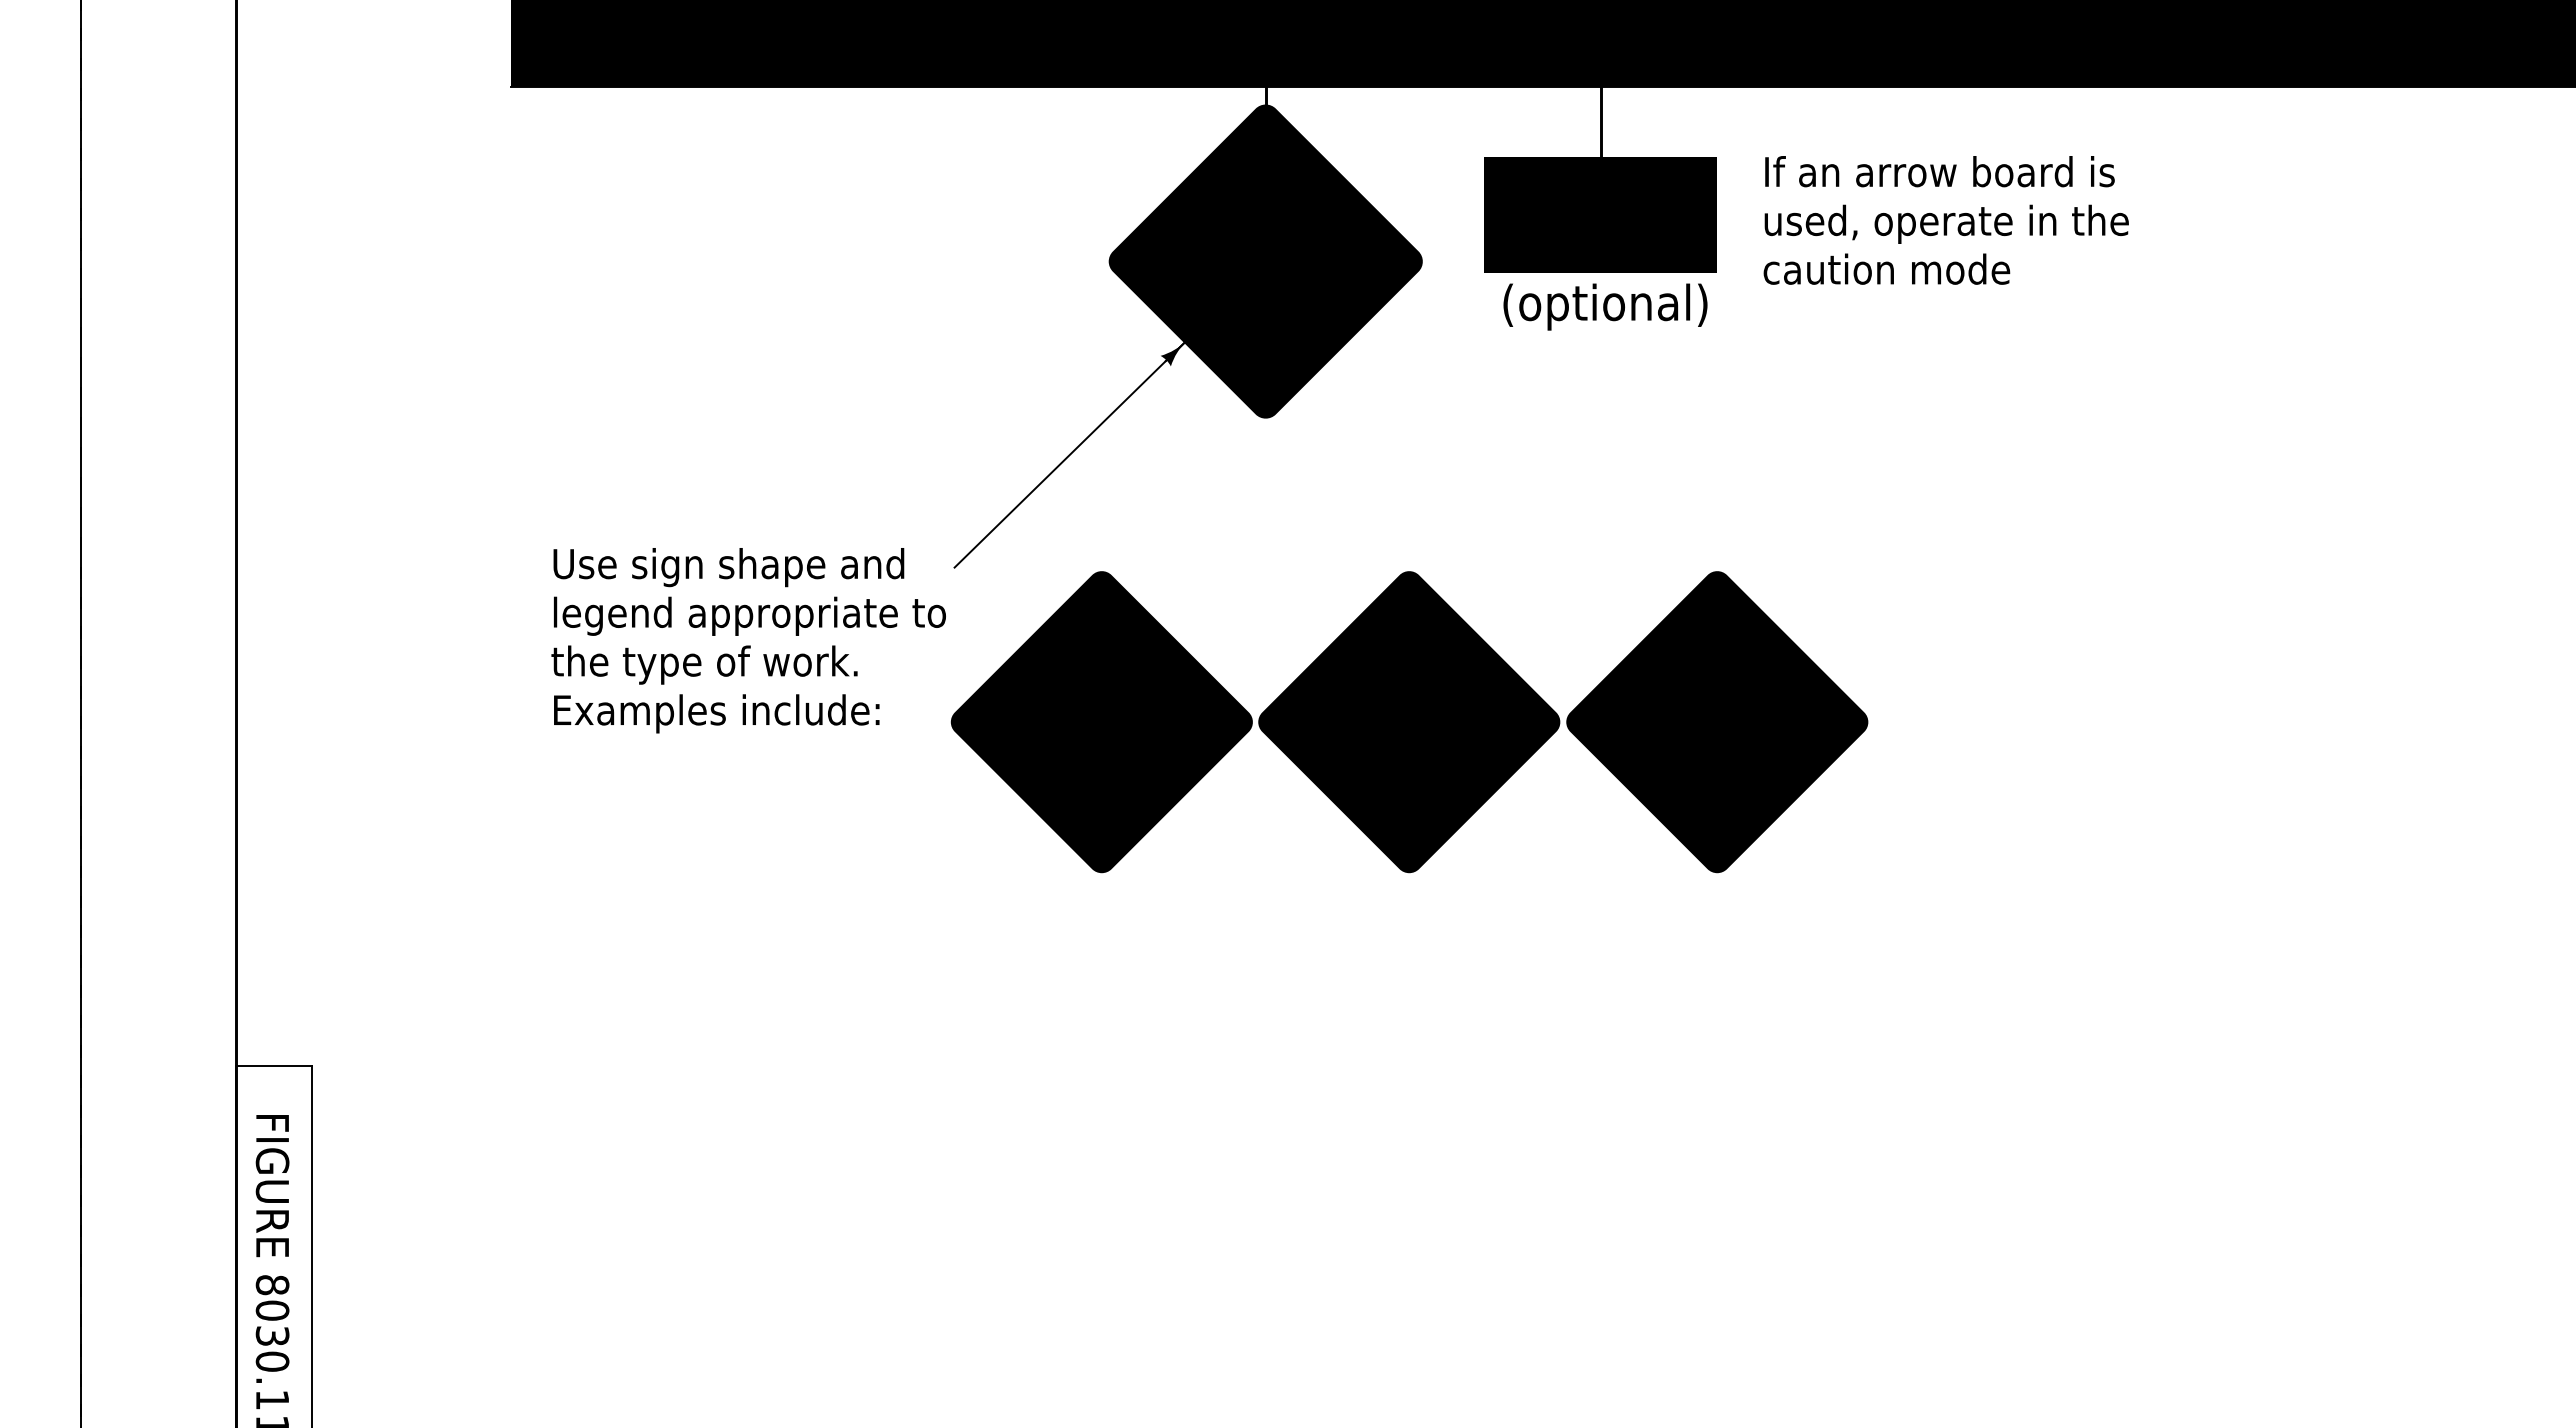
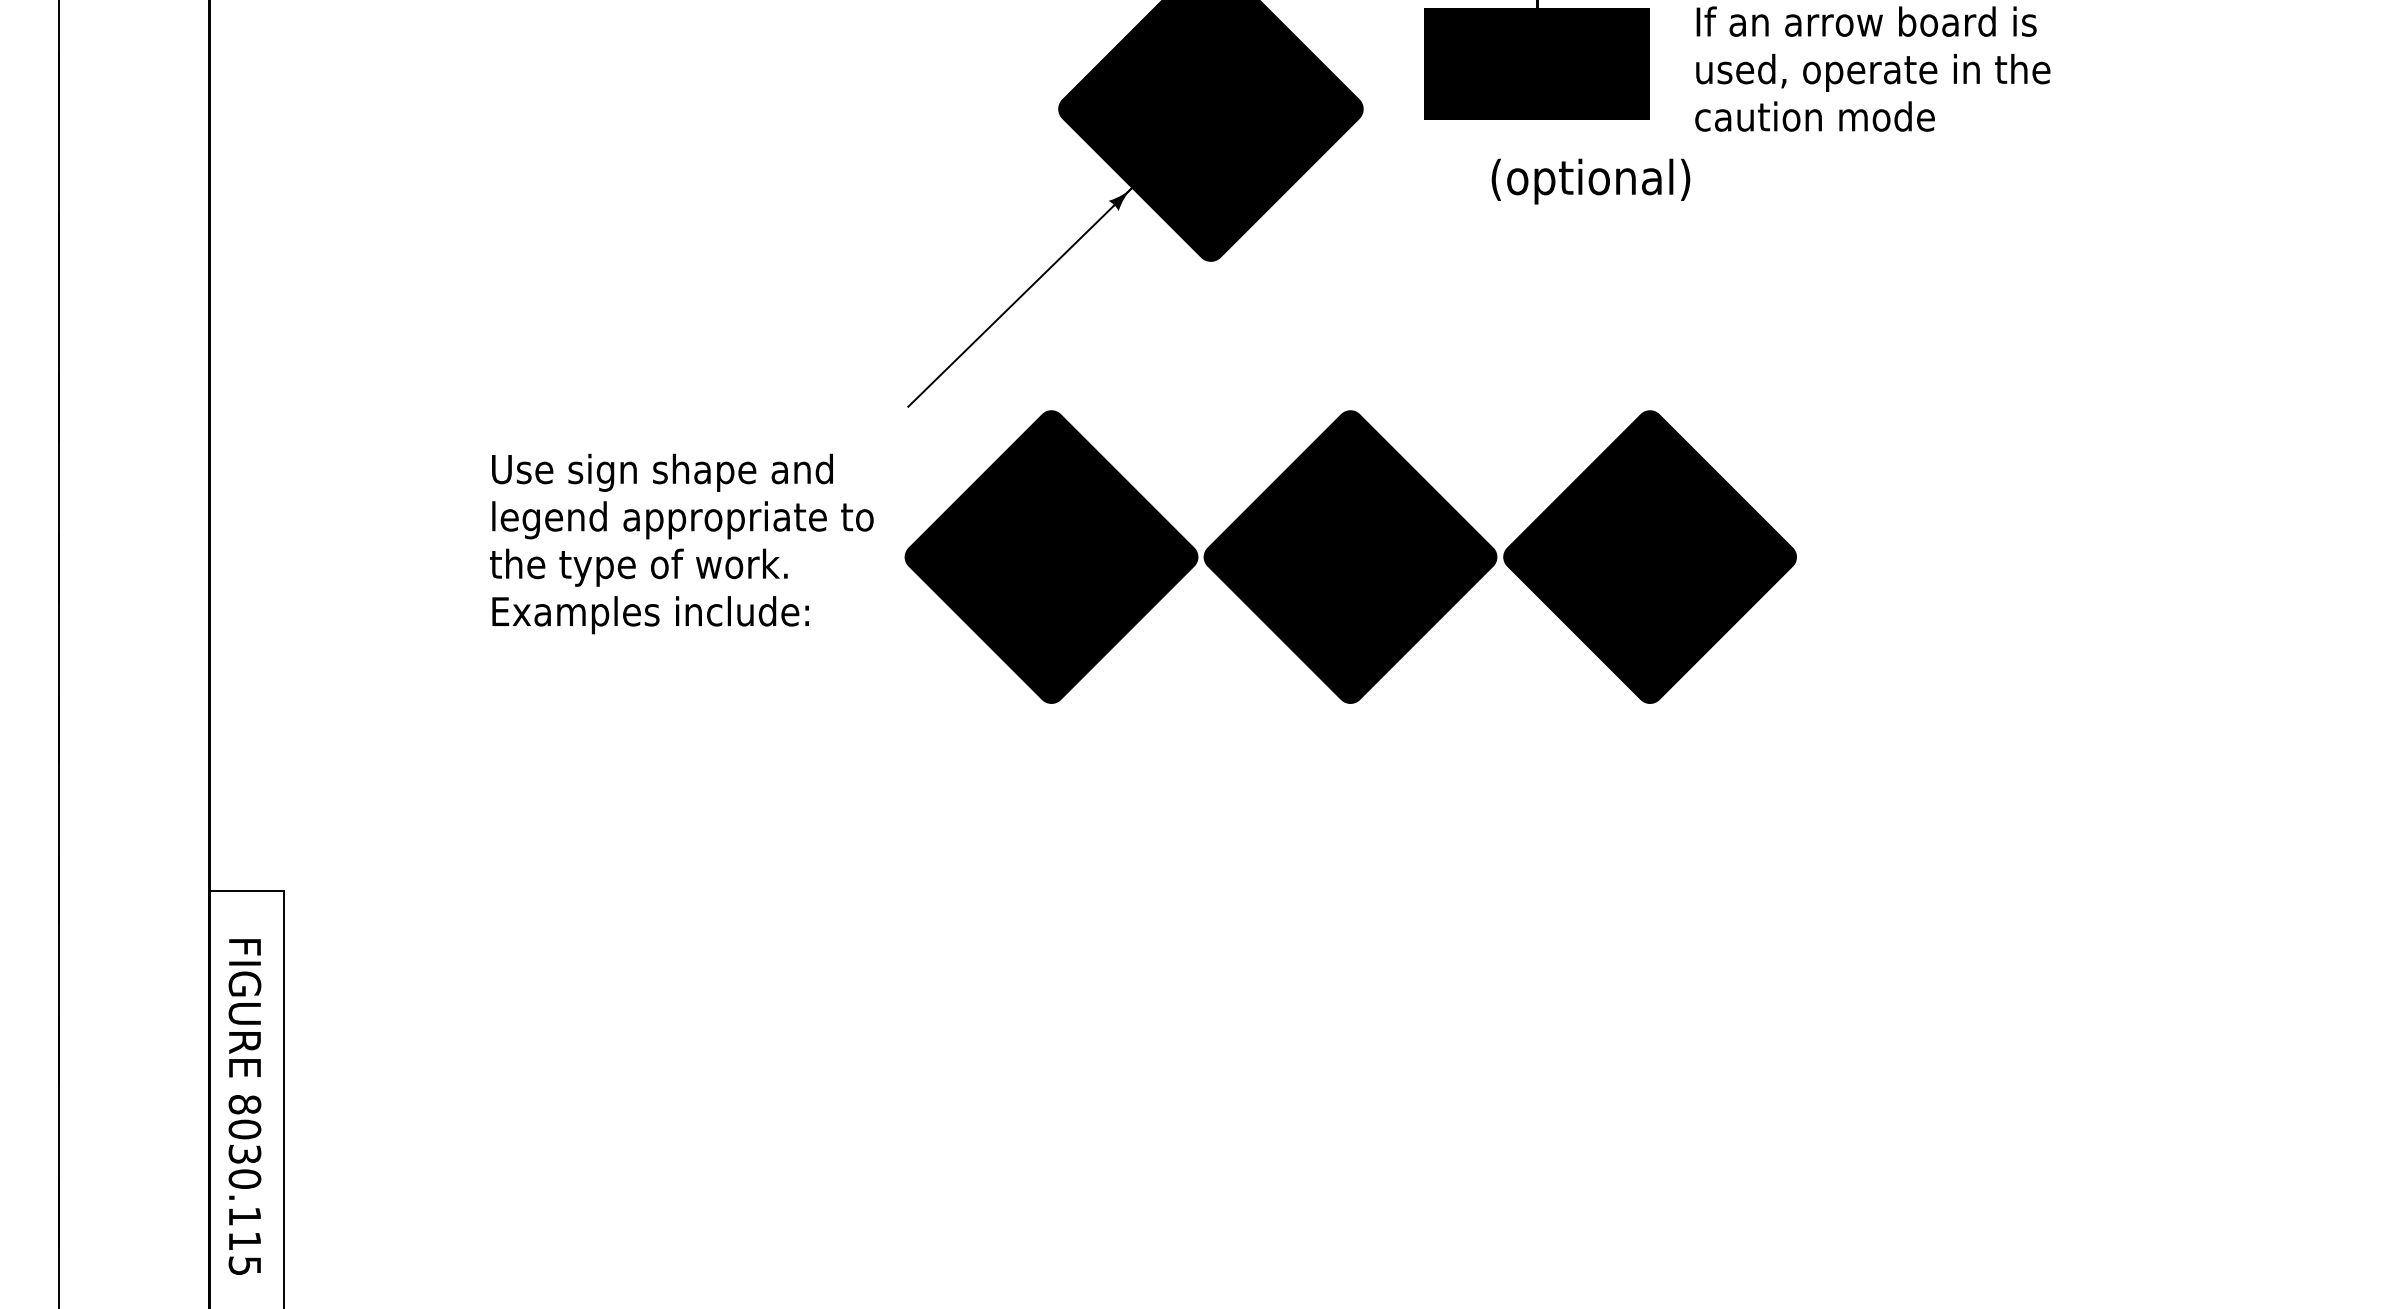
text: (1605, 306) -> (1590, 181), moved
text: (748, 640) -> (681, 543), moved

